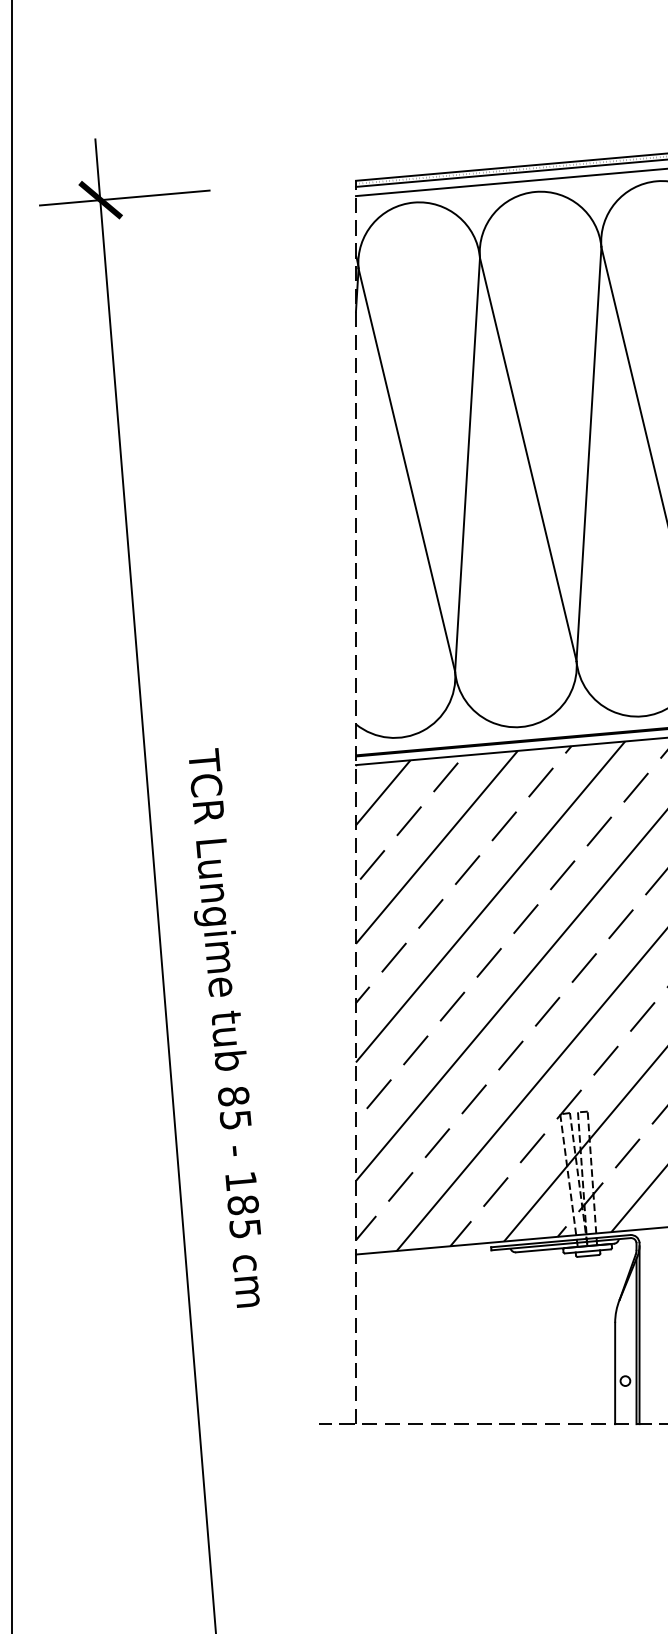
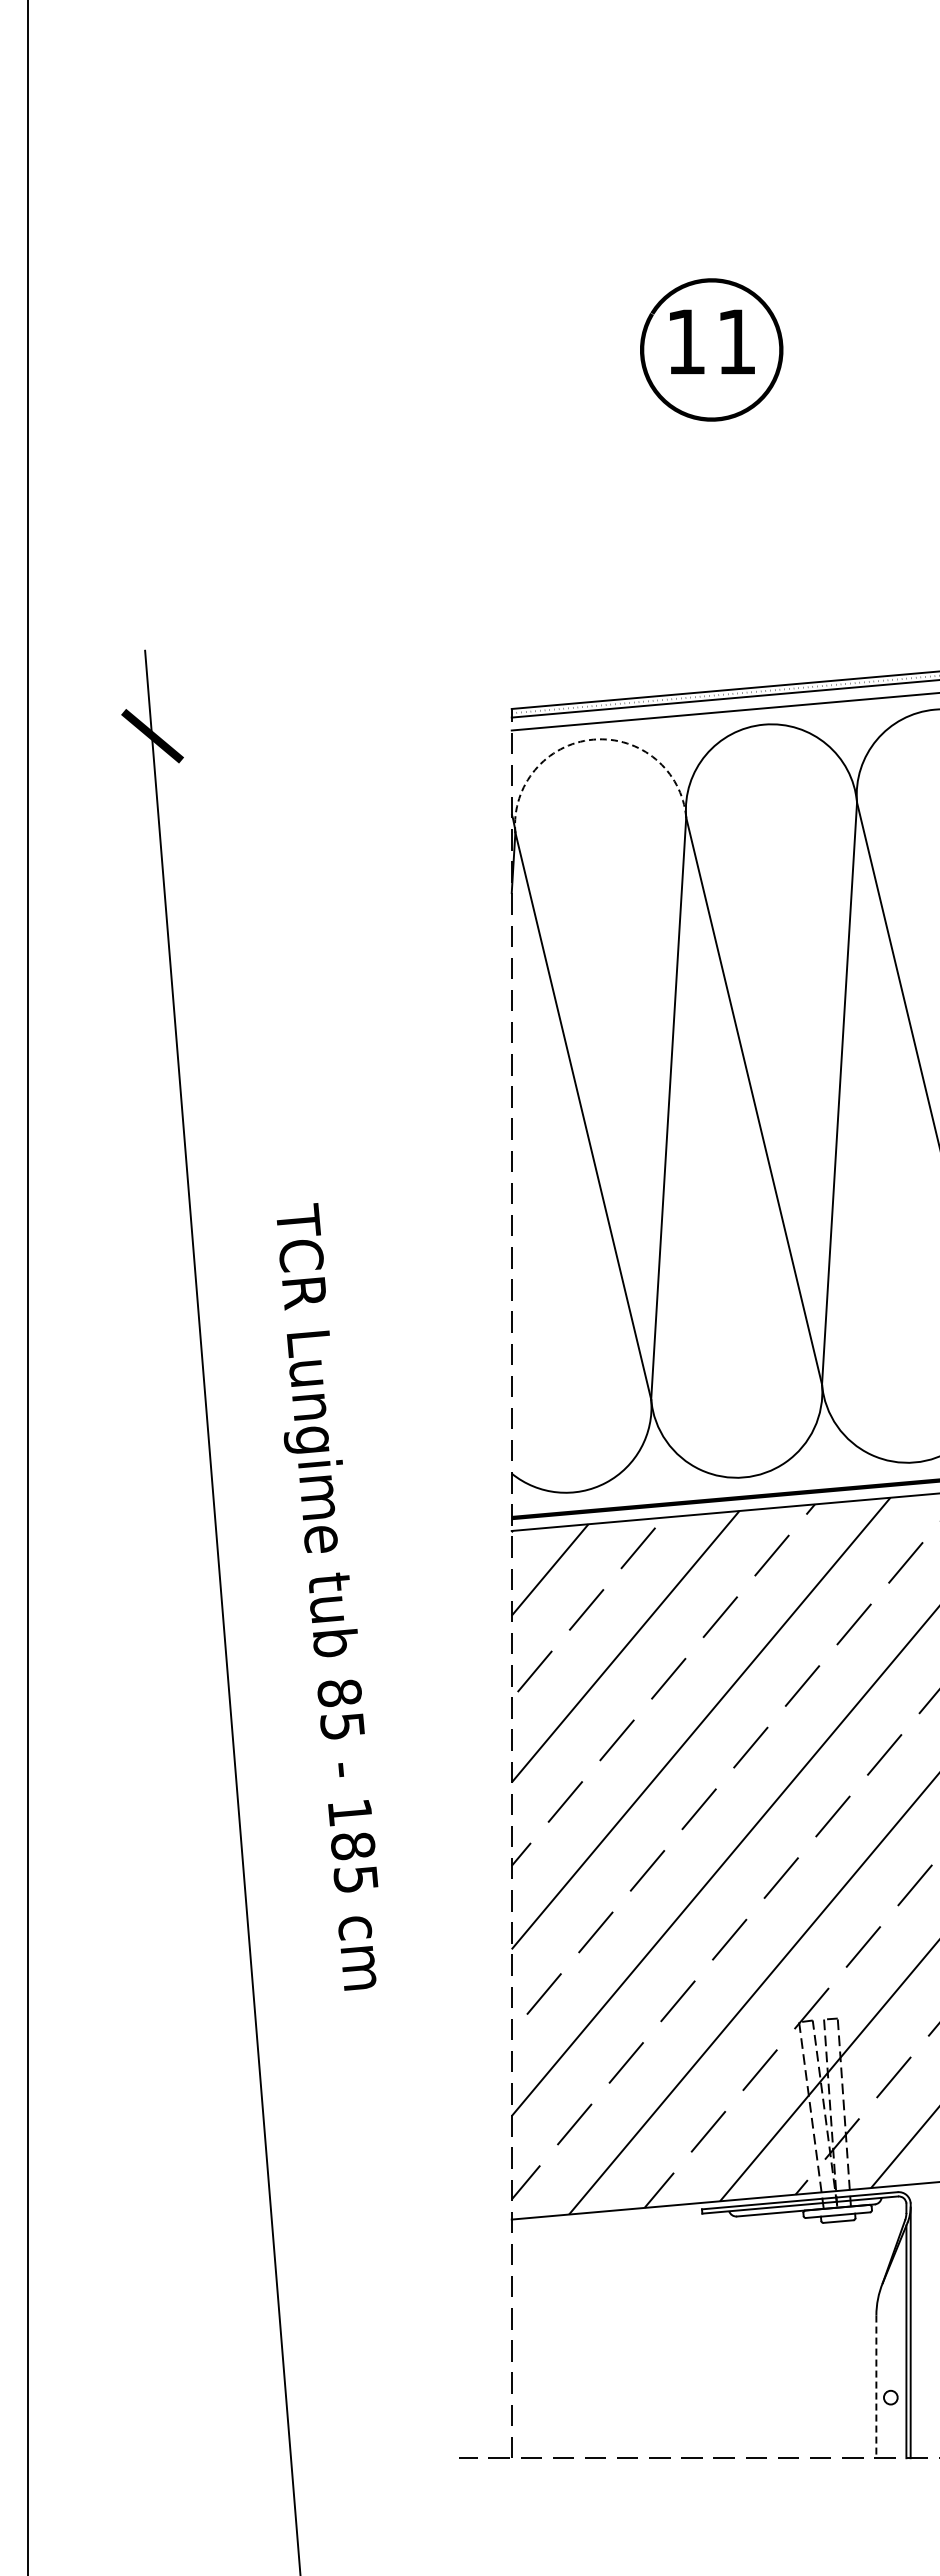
line: (124, 197) -> (186, 732), removed
arc: (414, 202) -> (593, 739), solid -> dashed
text: (225, 1027) -> (327, 1596), moved
line: (615, 1373) -> (876, 2387), solid -> dashed

